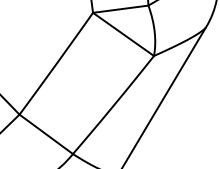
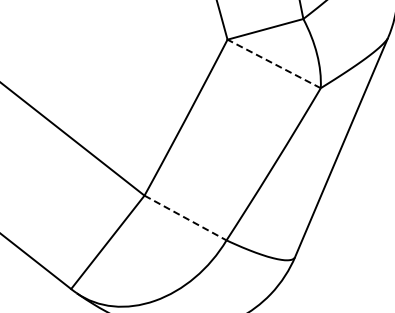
line: (123, 34) -> (274, 63), solid -> dashed
line: (46, 134) -> (185, 218), solid -> dashed

